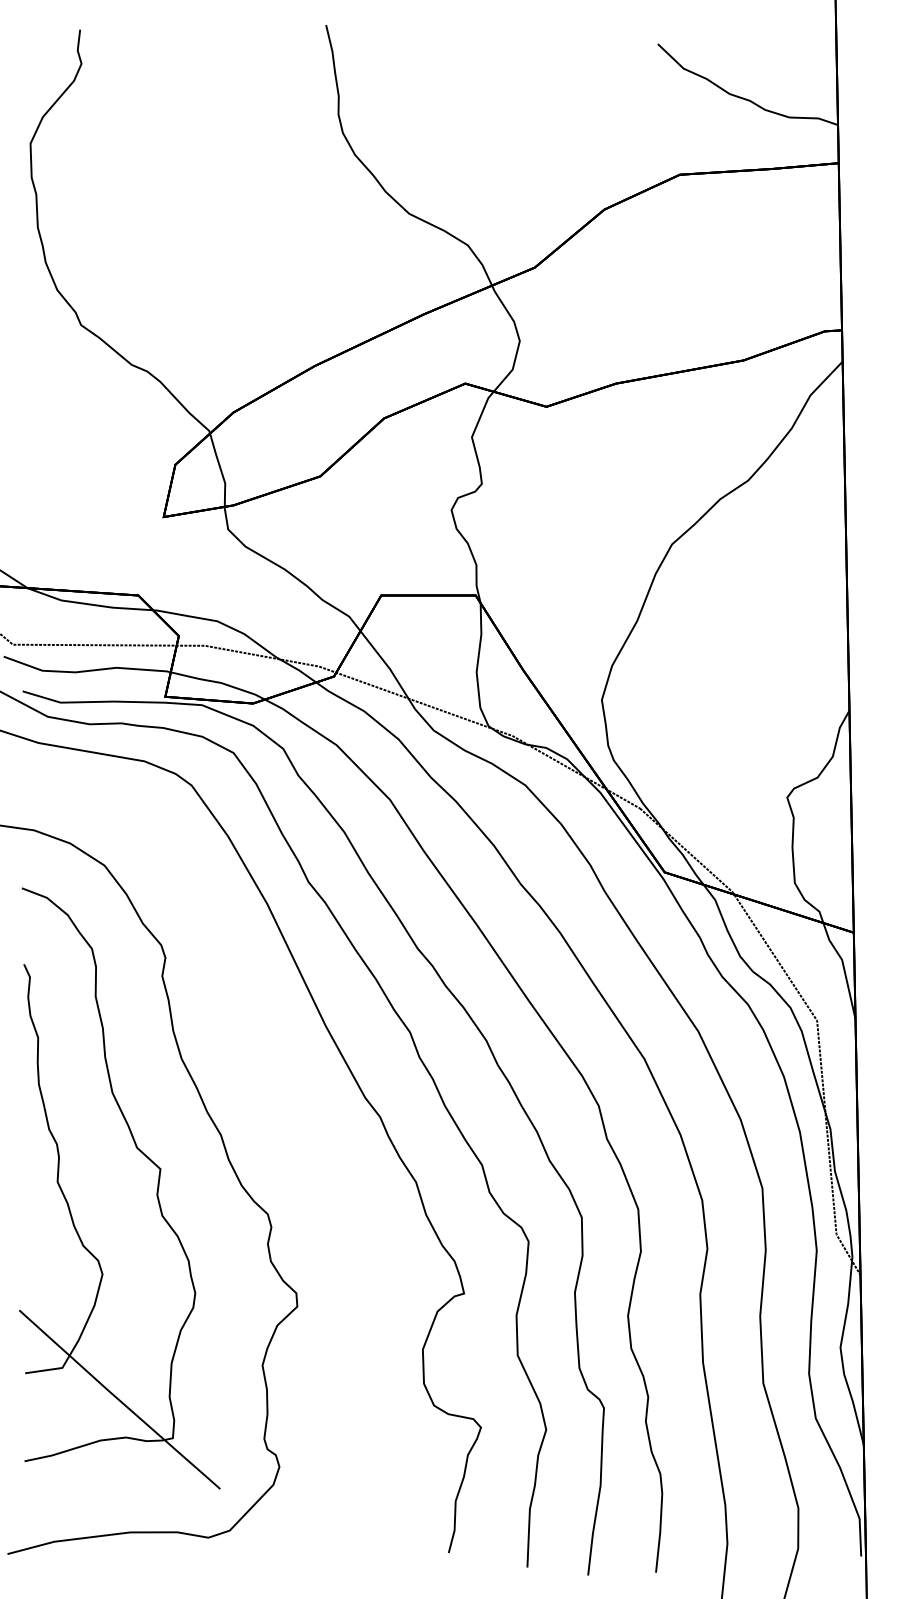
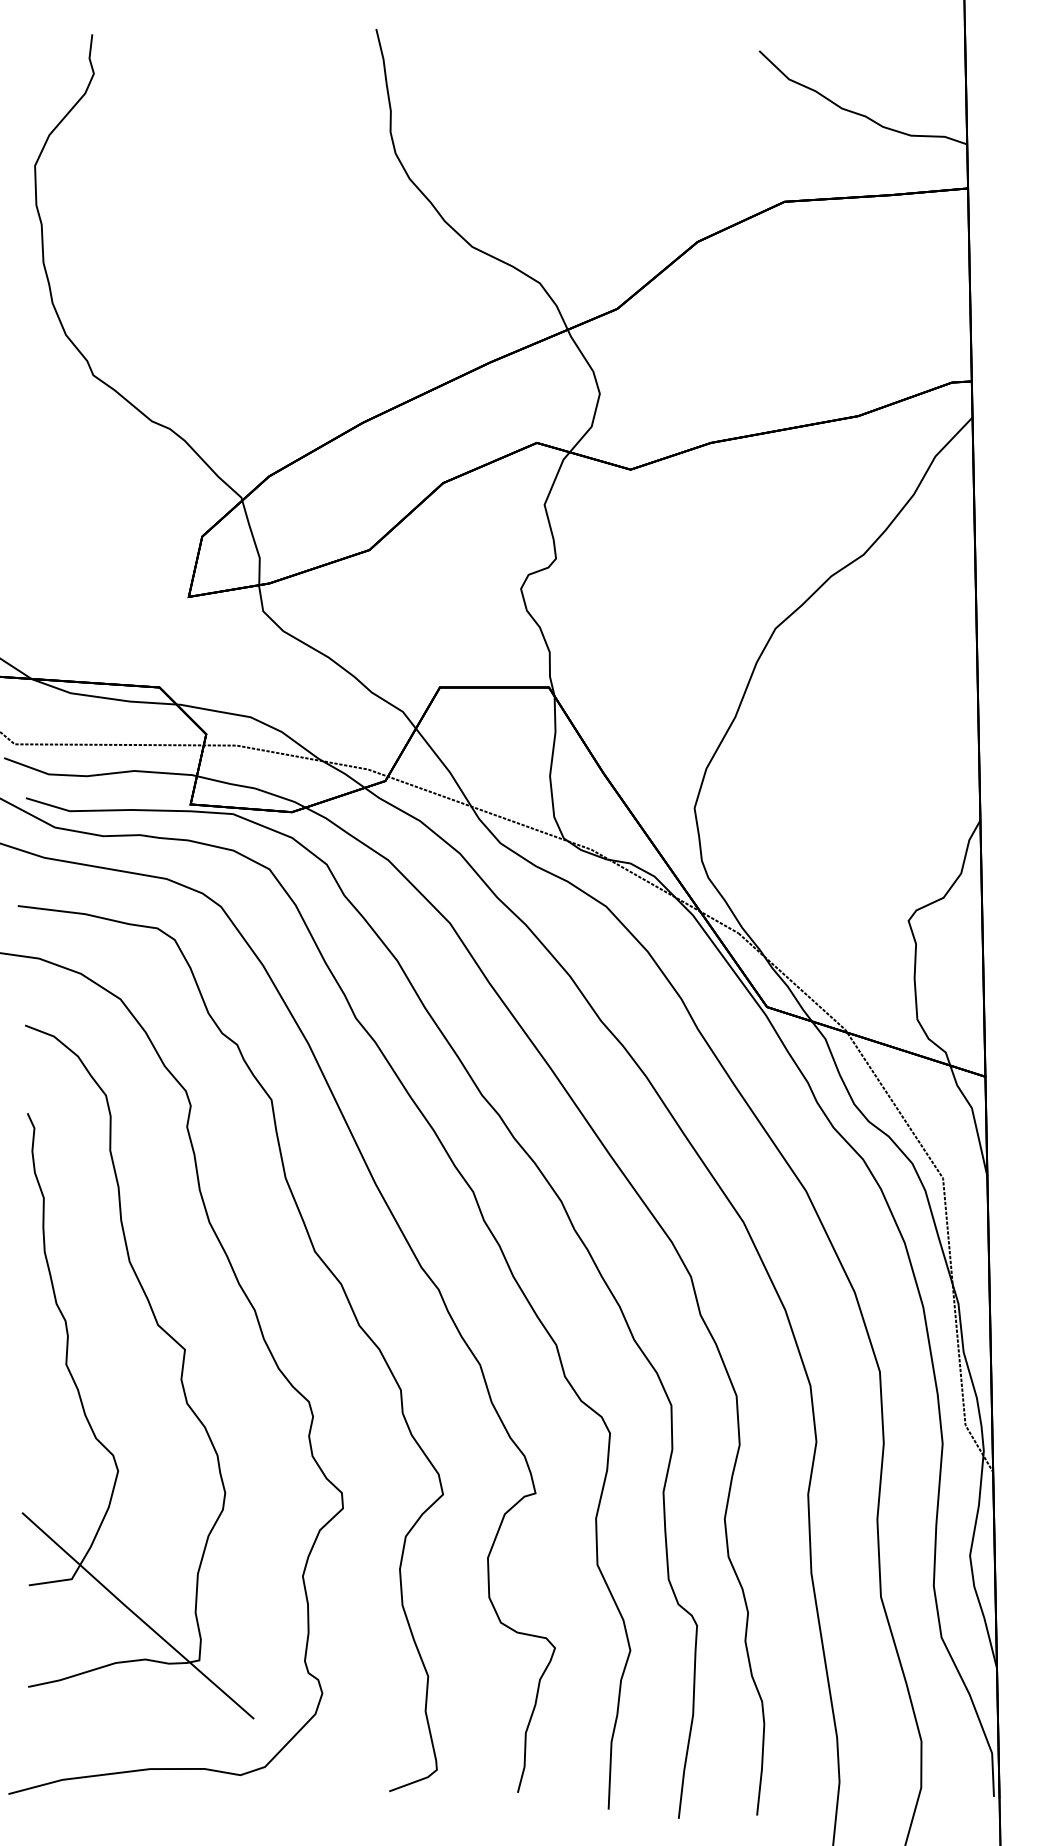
curve: (285, 1101) -> (329, 1271), added

